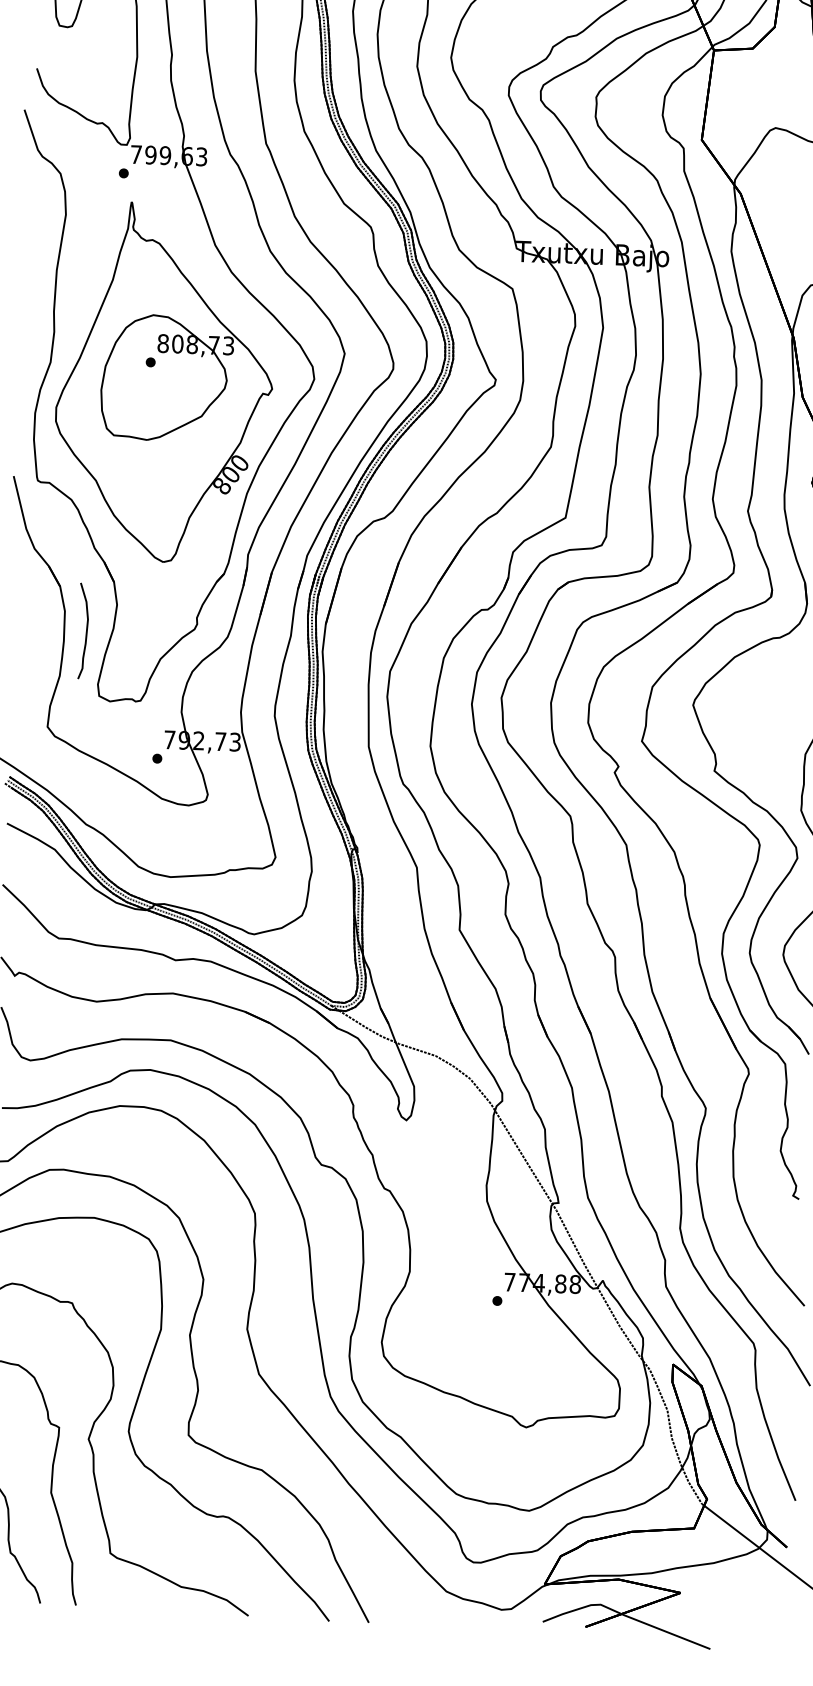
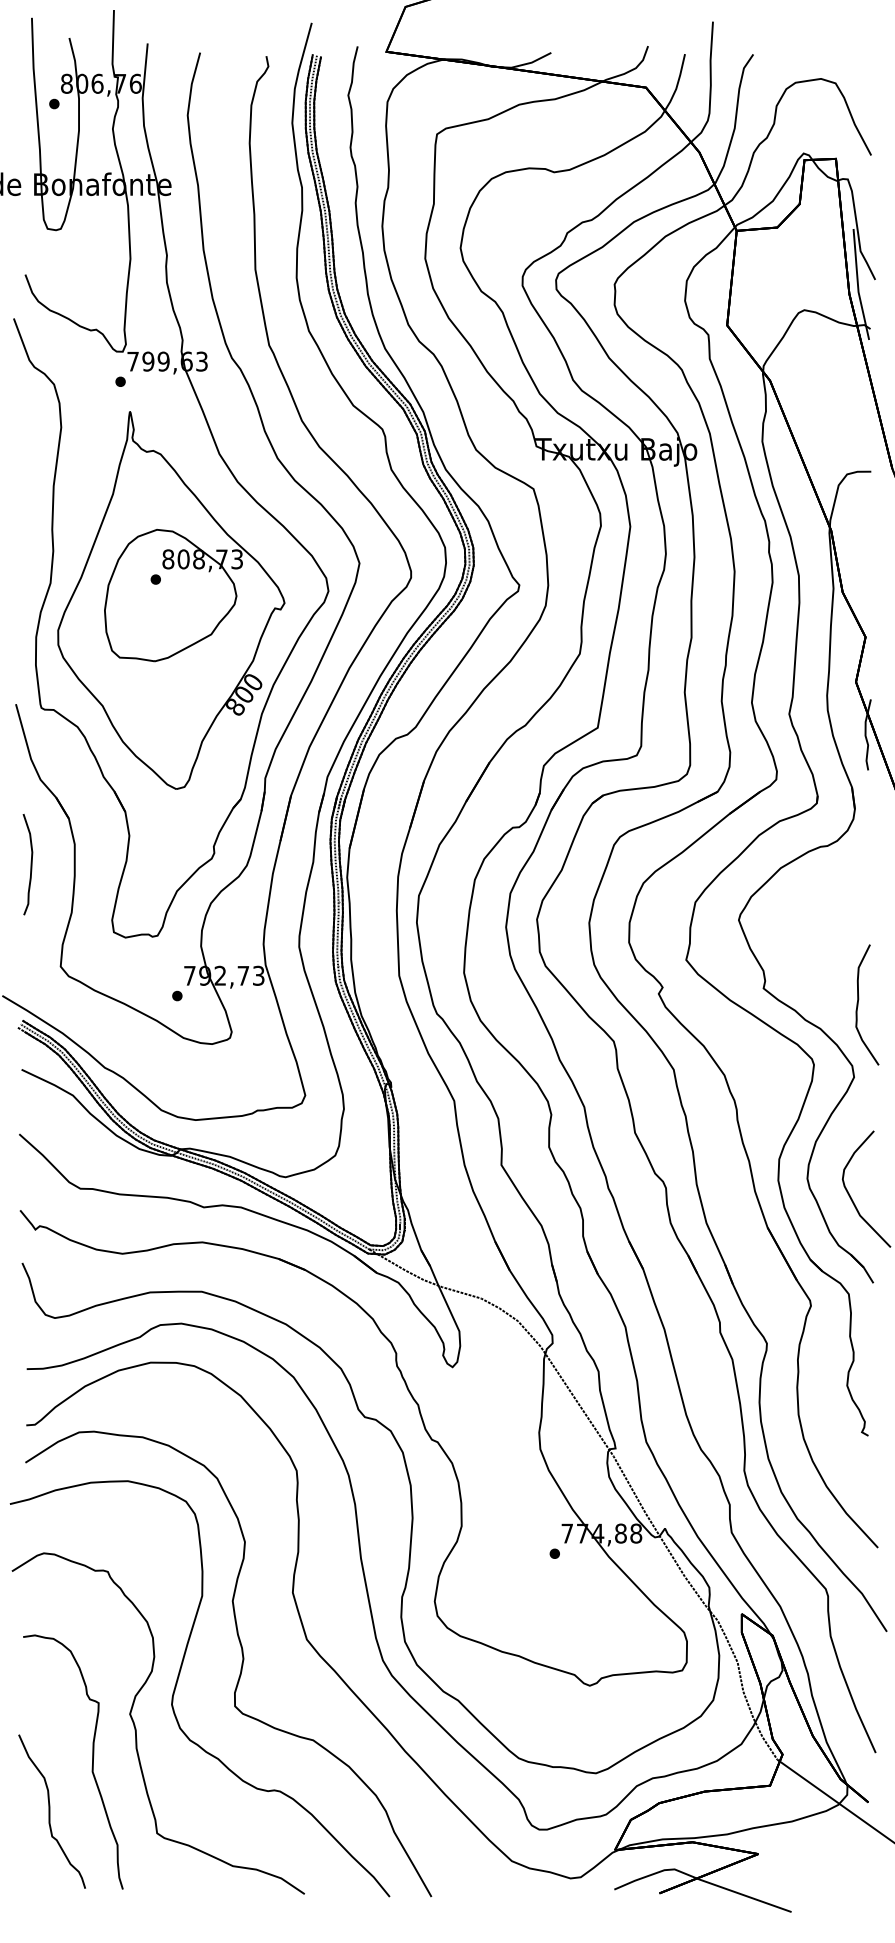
curve: (85, 631) -> (30, 864), moved

